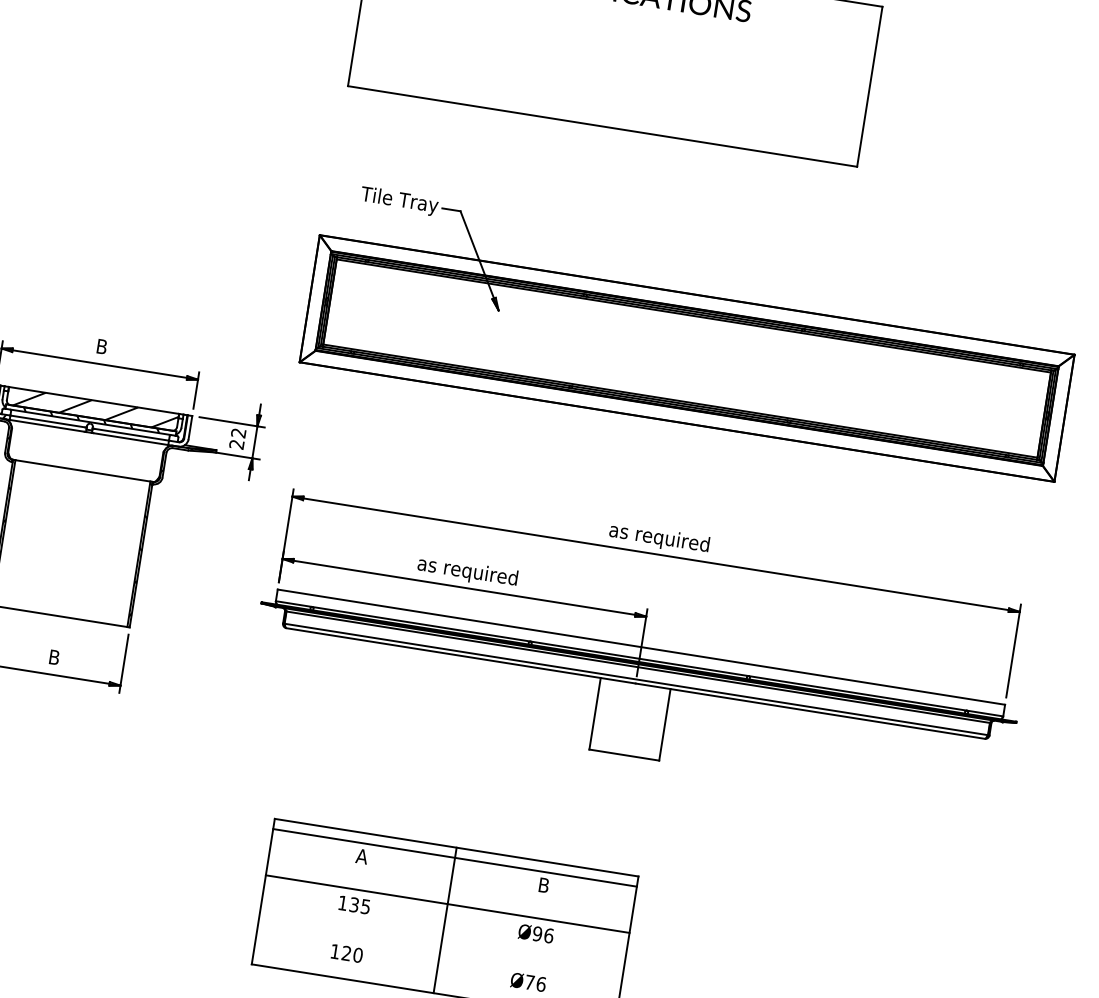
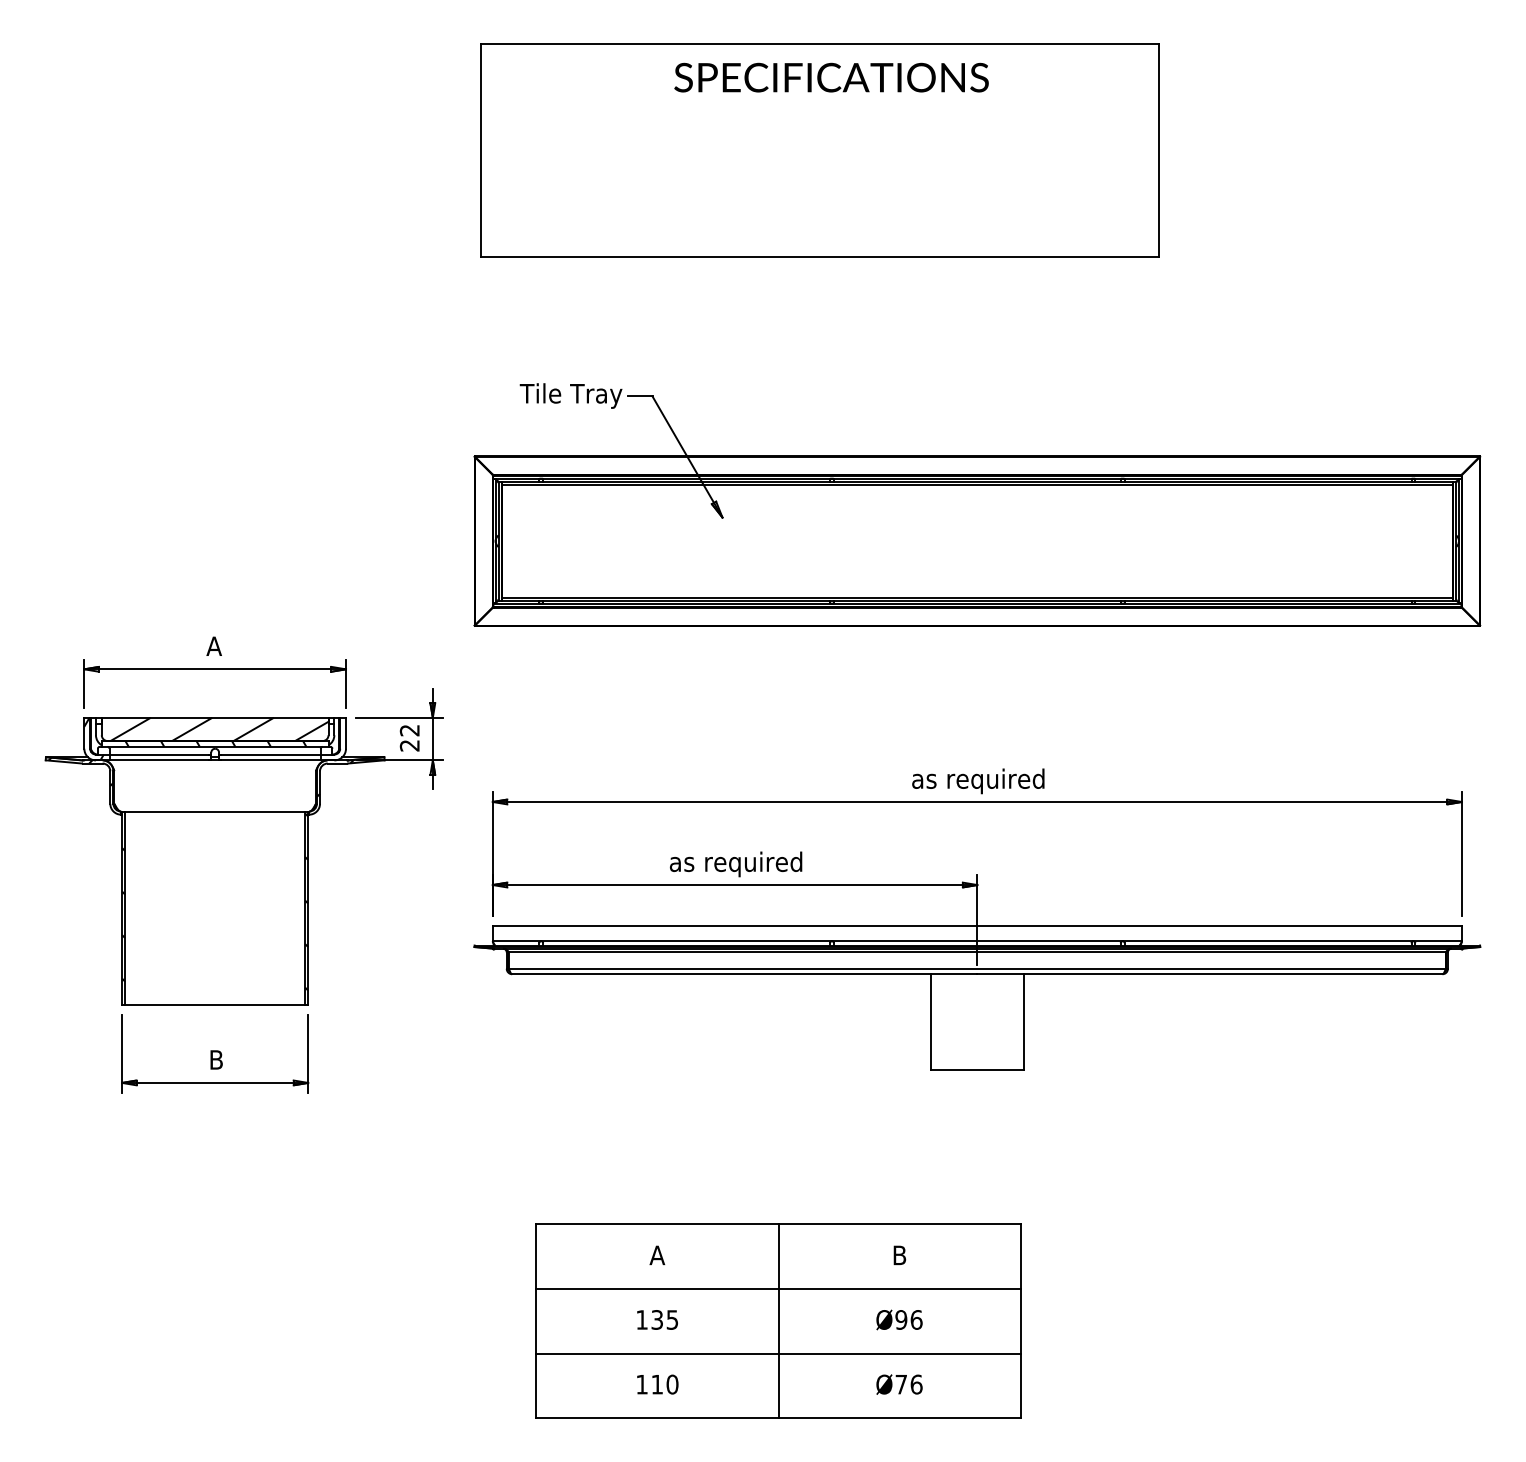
text: (101, 346) -> (213, 645), B -> A
line: (455, 857) -> (778, 1288), moved
line: (447, 904) -> (778, 1353), moved
text: (346, 953) -> (656, 1384), 120 -> 110

